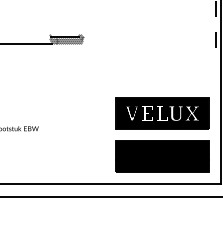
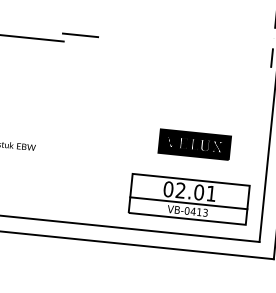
hatch: (66, 39) -> (82, 38), removed
part: (162, 113) -> (194, 144), size x0.6
fill: (162, 156) -> (189, 199), removed

